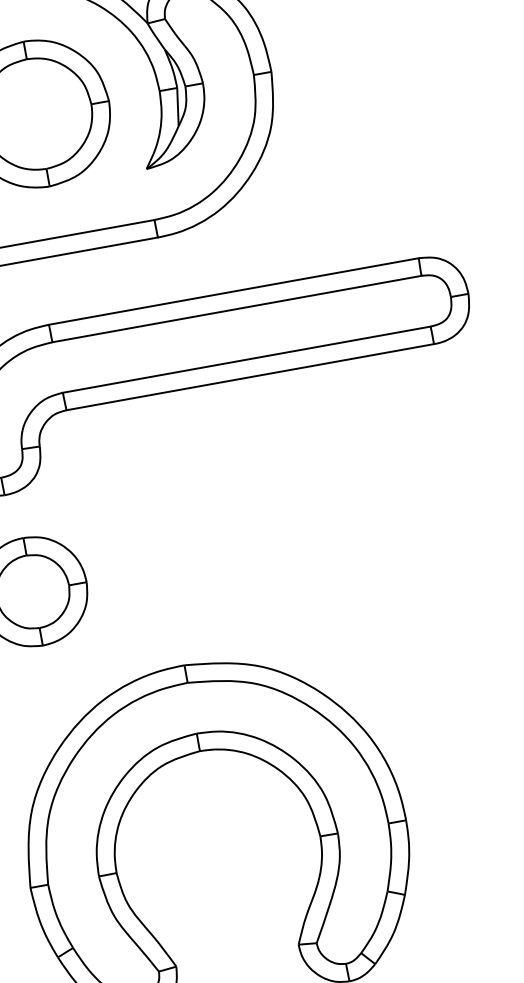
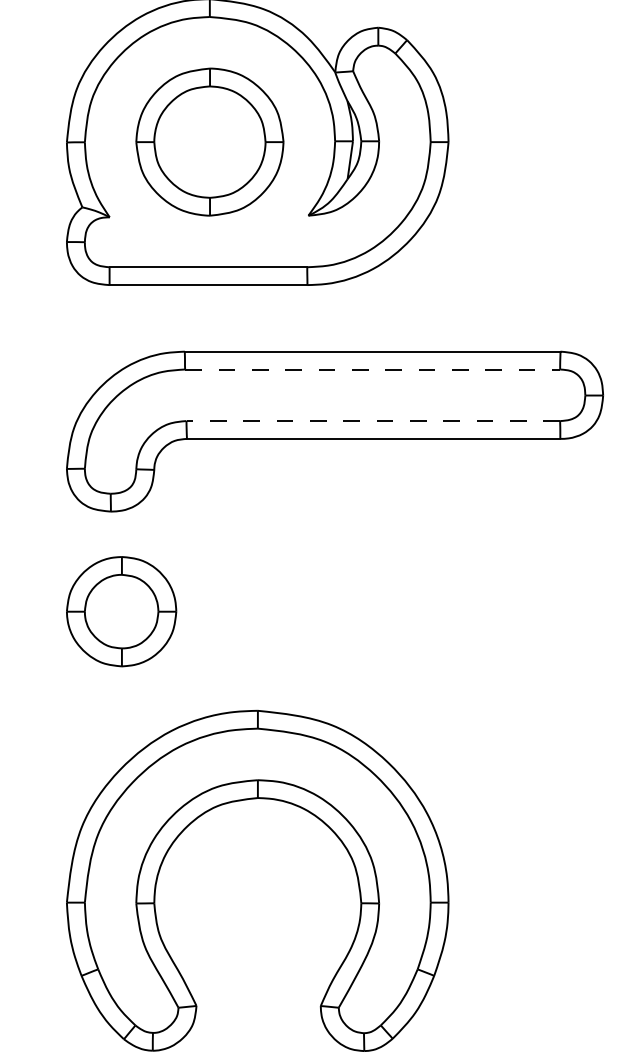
line: (237, 308) -> (373, 369), solid -> dashed
line: (247, 360) -> (373, 421), solid -> dashed

